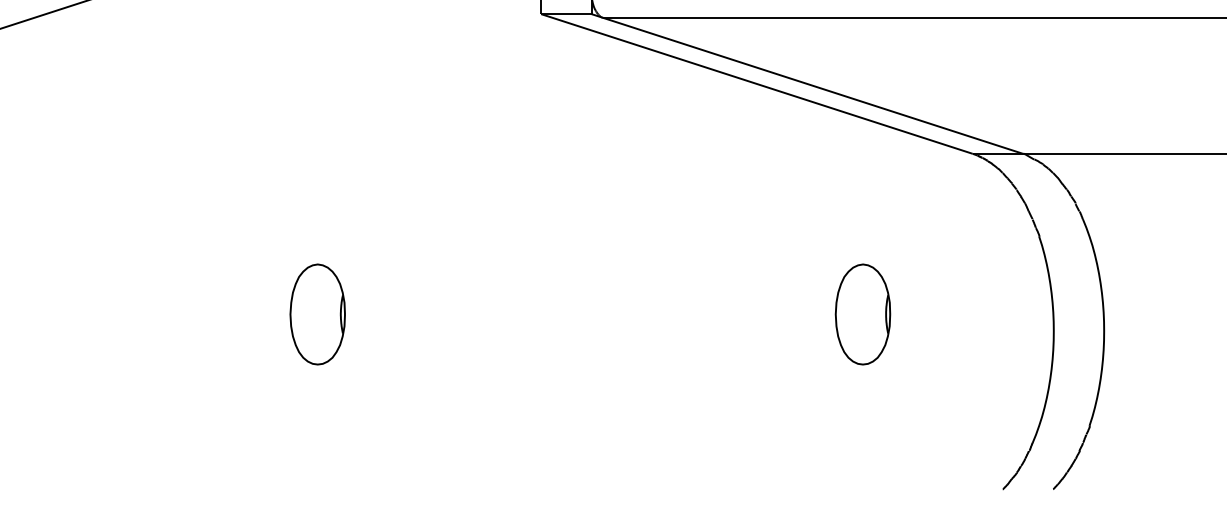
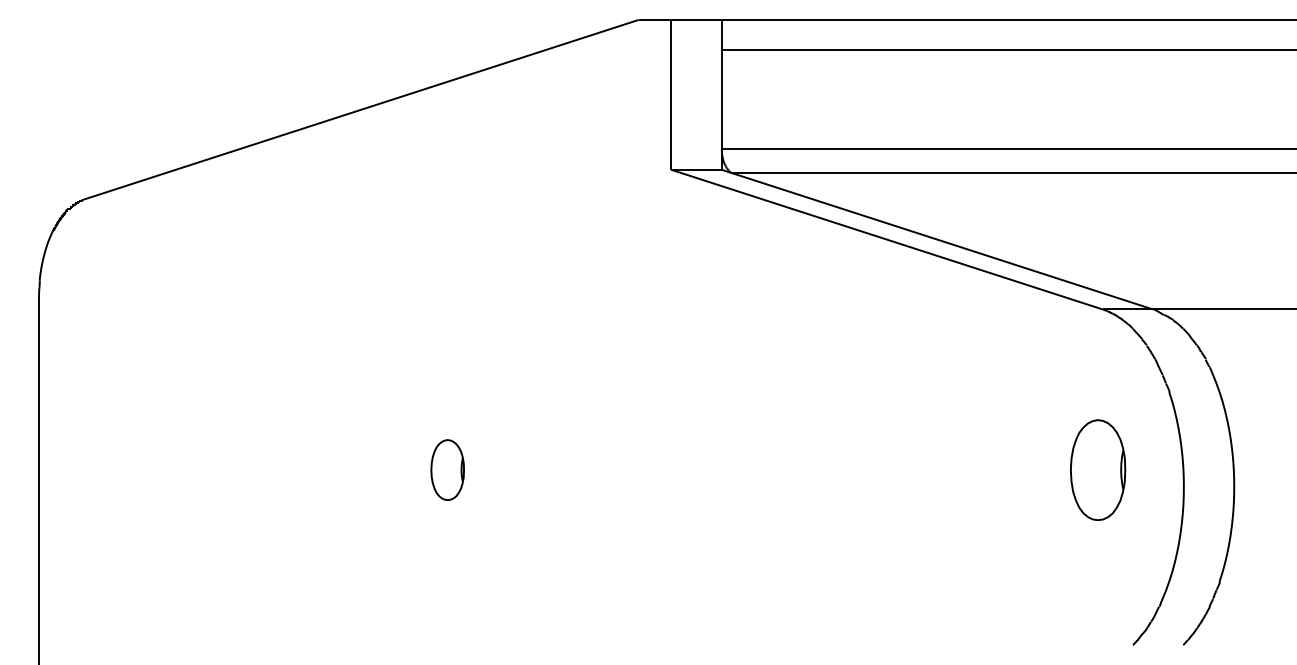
part: (317, 313) -> (447, 469), size x0.6
part: (863, 313) -> (1098, 469), moved

